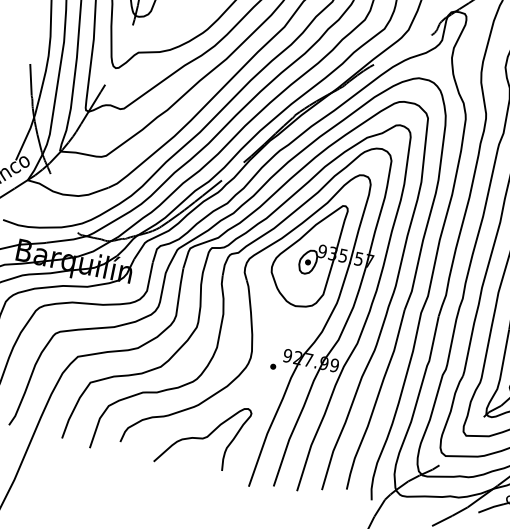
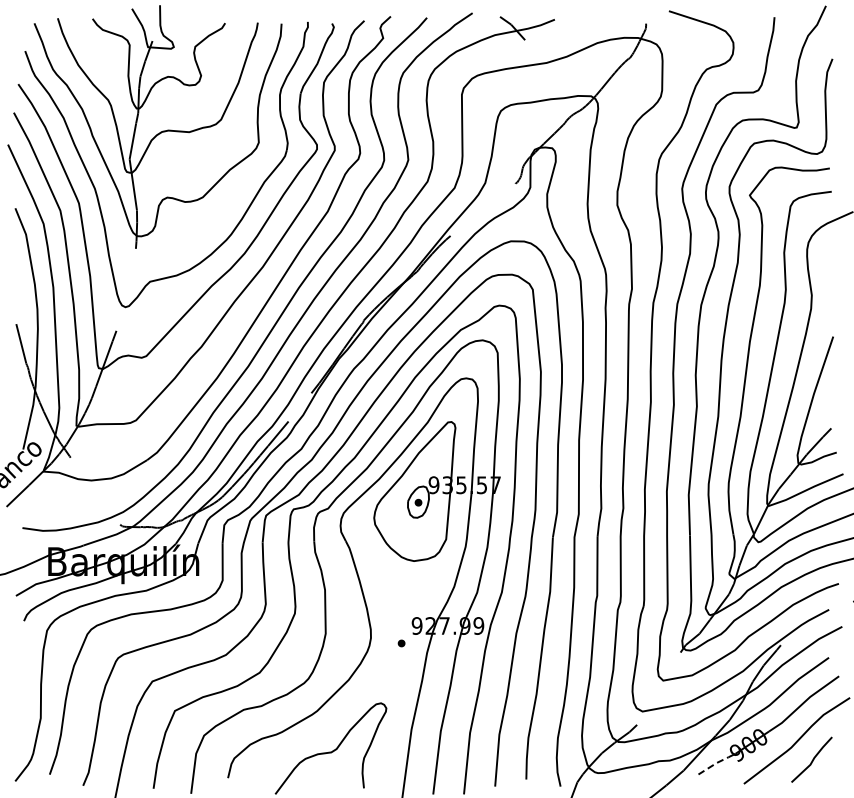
line: (492, 507) -> (714, 764), solid -> dashed

